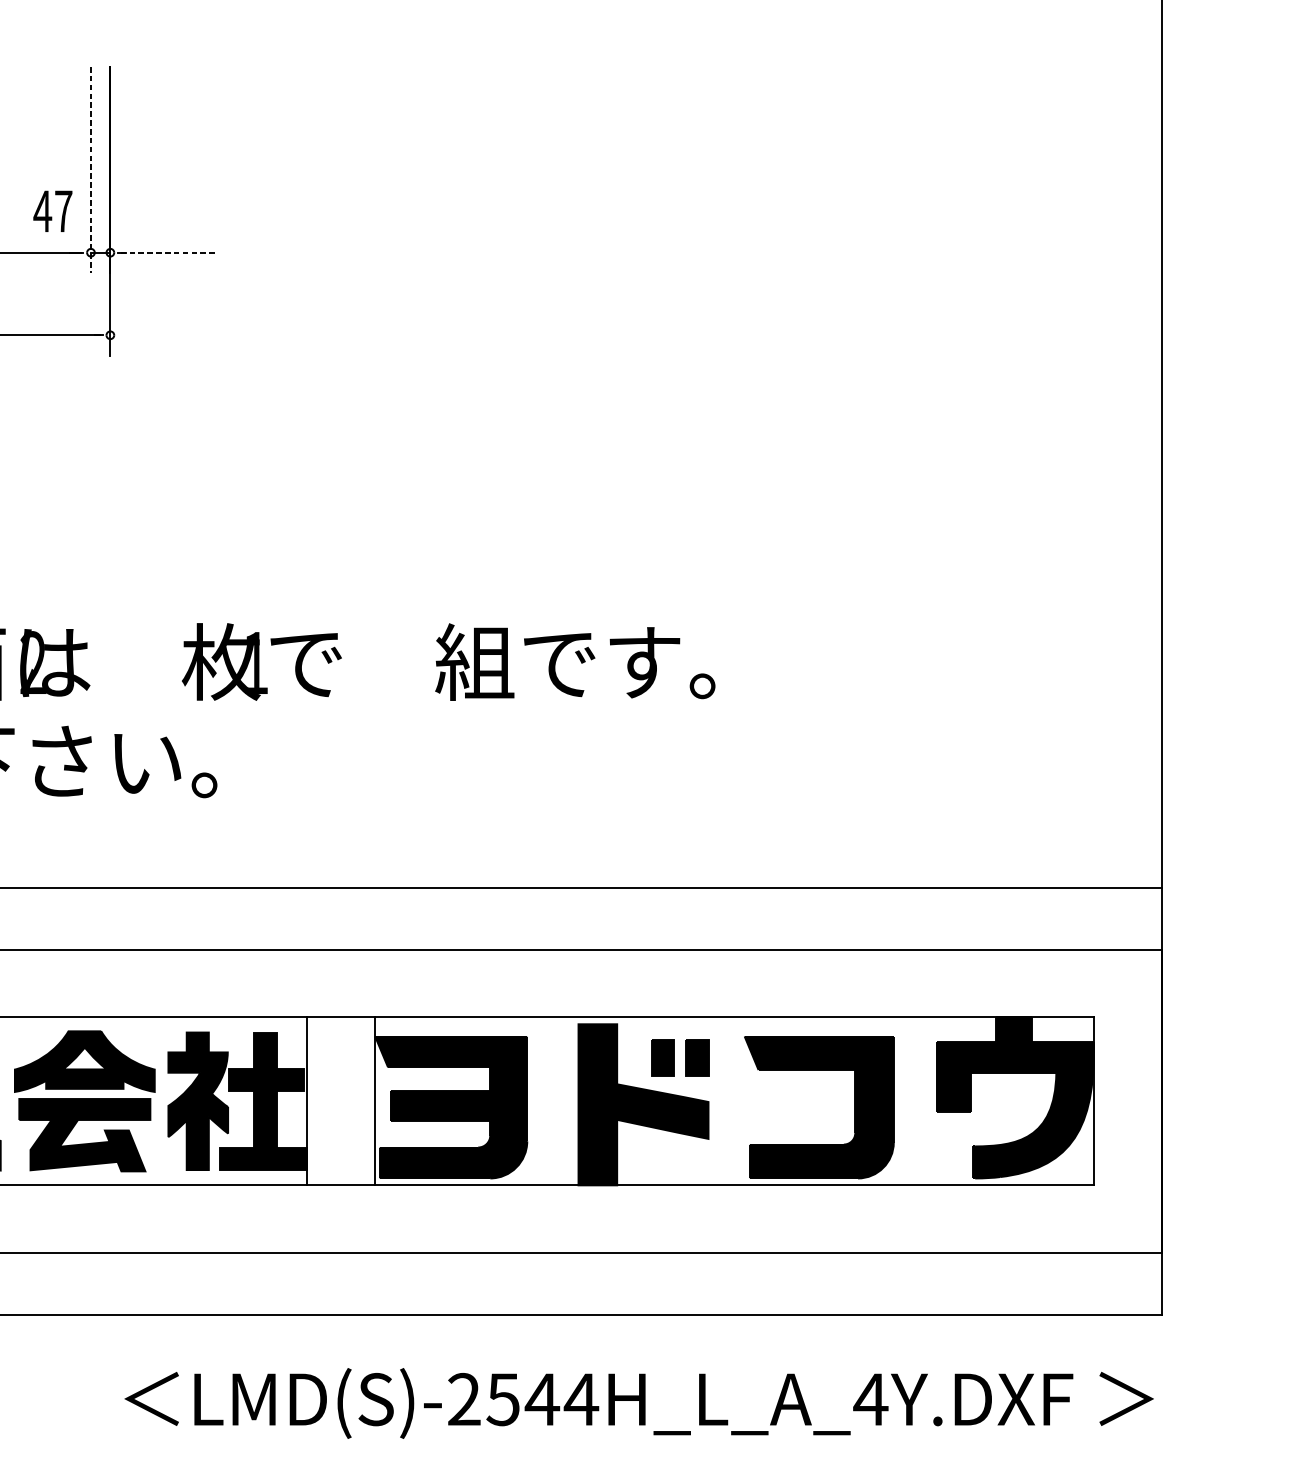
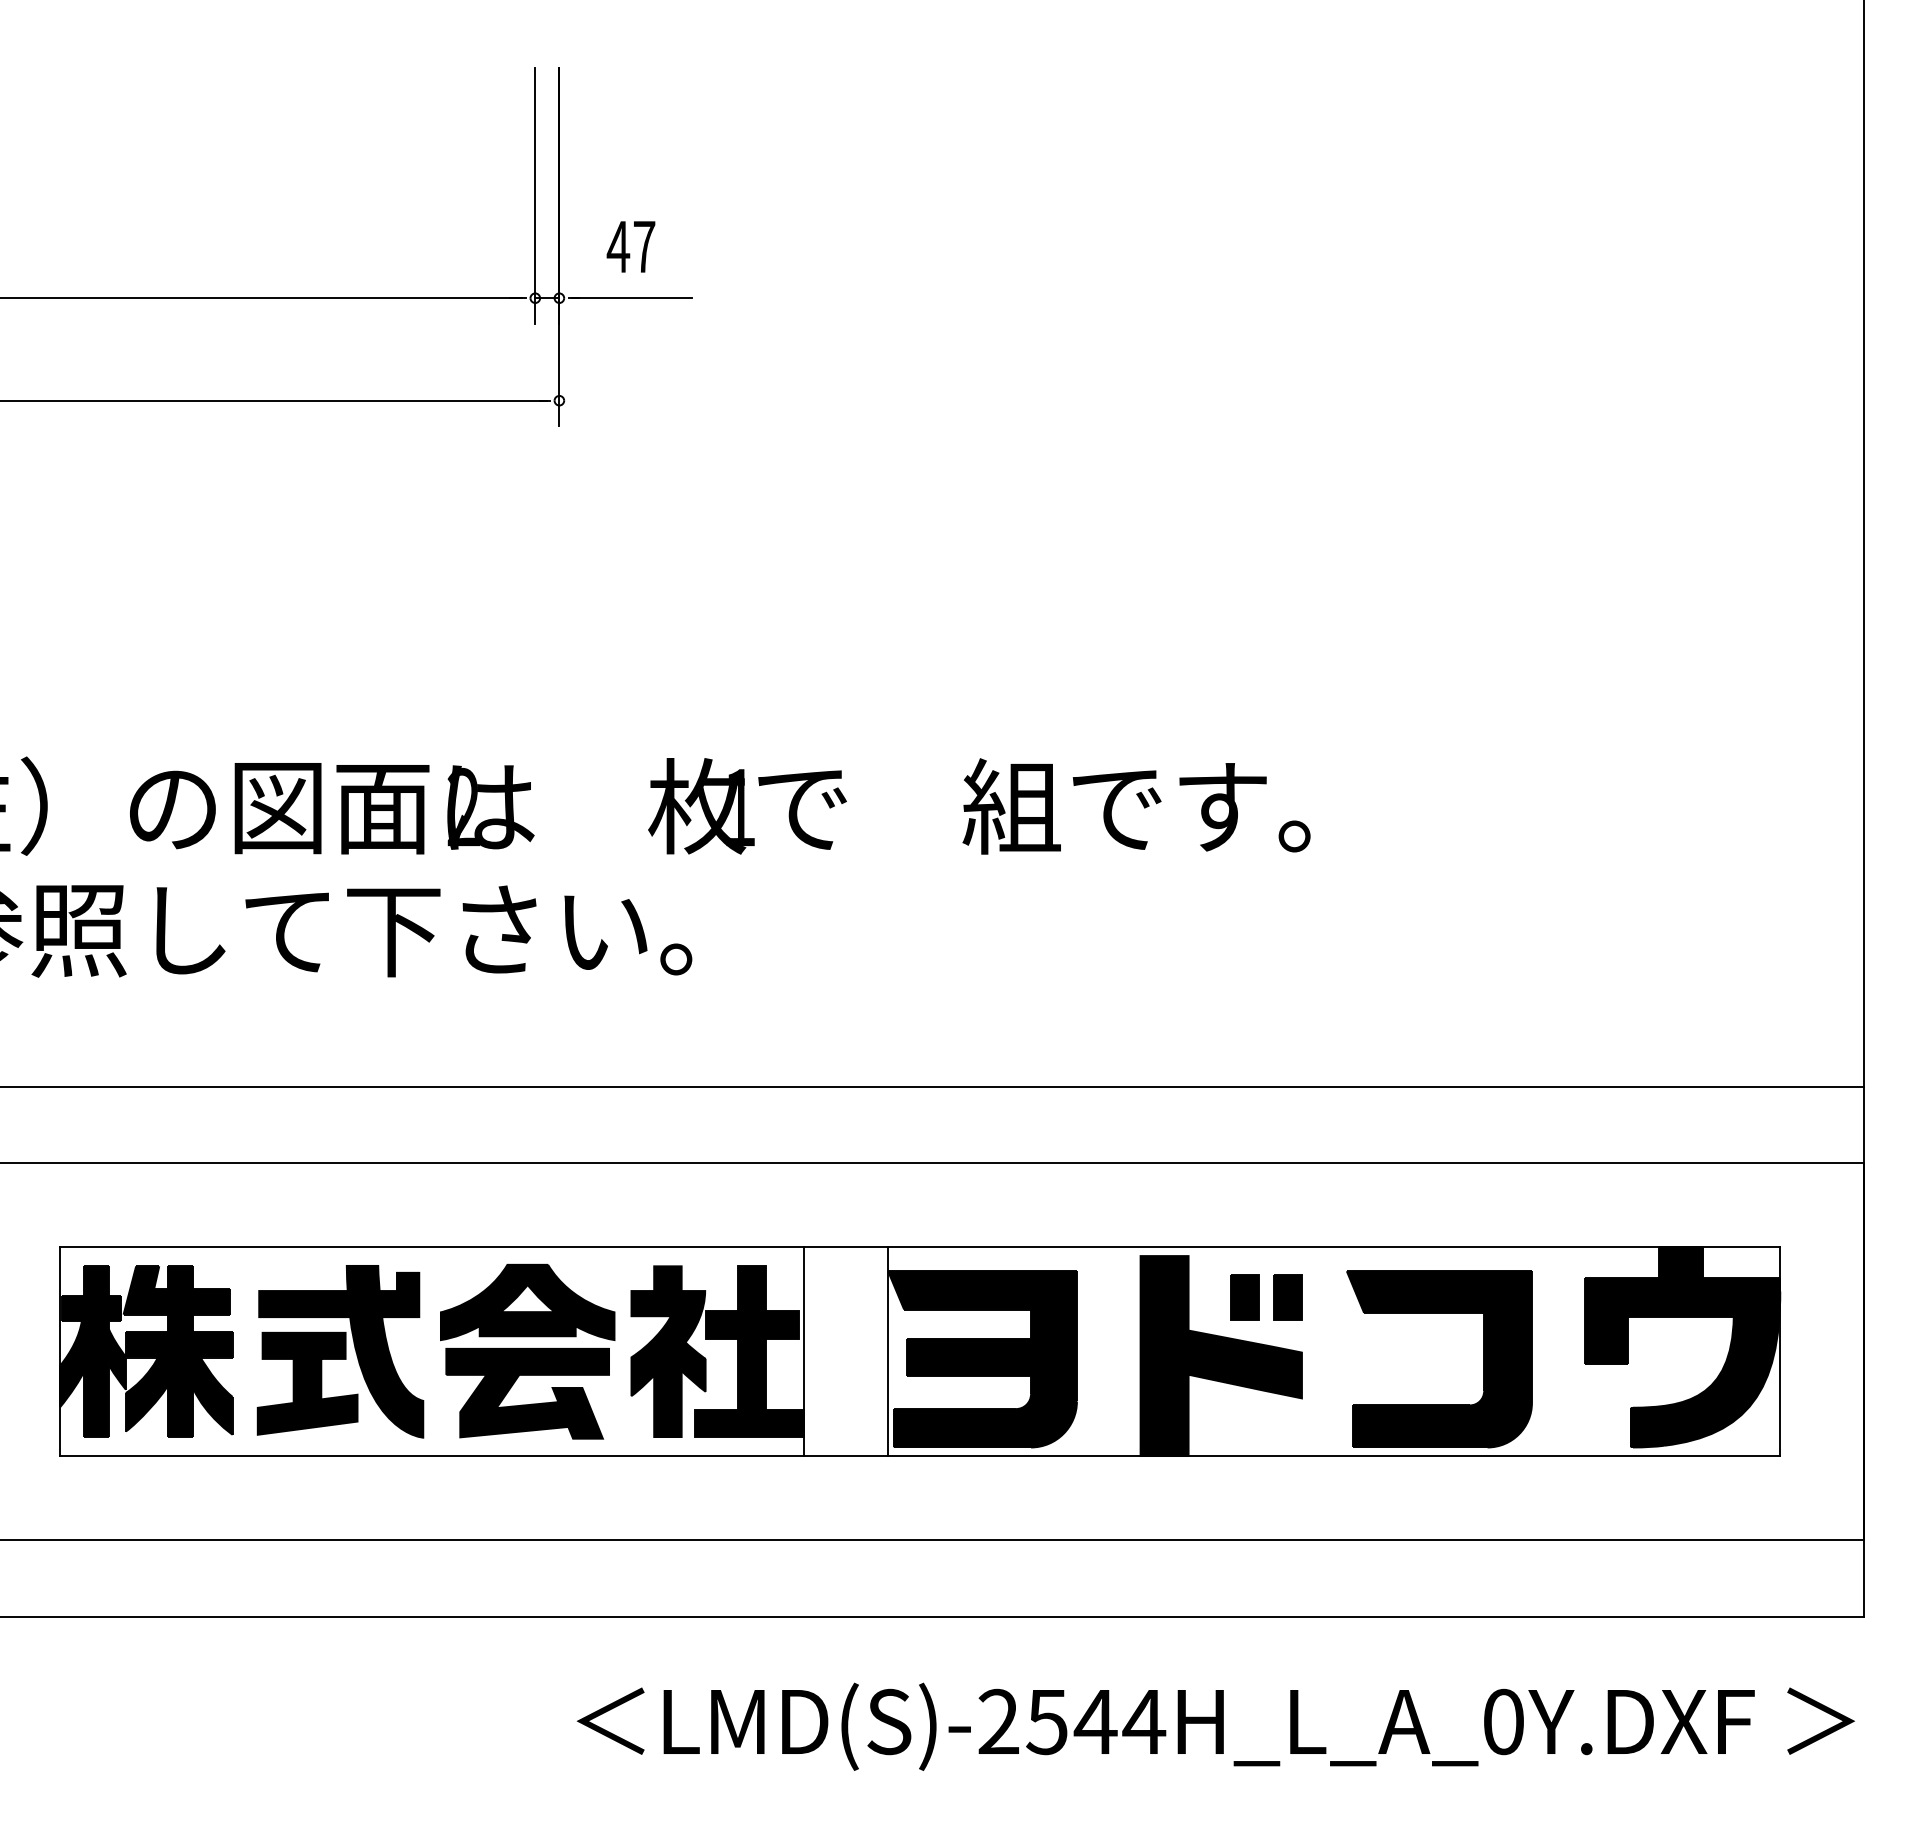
line: (91, 170) -> (535, 196), dashed -> solid
text: (52, 211) -> (630, 246), moved
line: (168, 252) -> (631, 298), dashed -> solid
text: (870, 1399) -> (1503, 1721), LMD(S)-2544H_L_A_4Y.DXF -> LMD(S)-2544H_L_A_0Y.DXF

